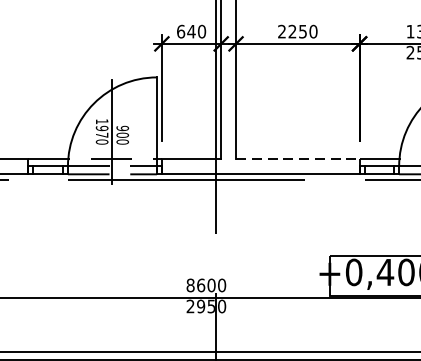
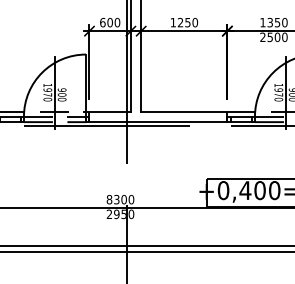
text: (192, 31) -> (110, 22), 640 -> 600
text: (280, 31) -> (172, 22), 2250 -> 1250
line: (298, 159) -> (184, 111), dashed -> solid
text: (200, 285) -> (116, 199), 8600 -> 8300

